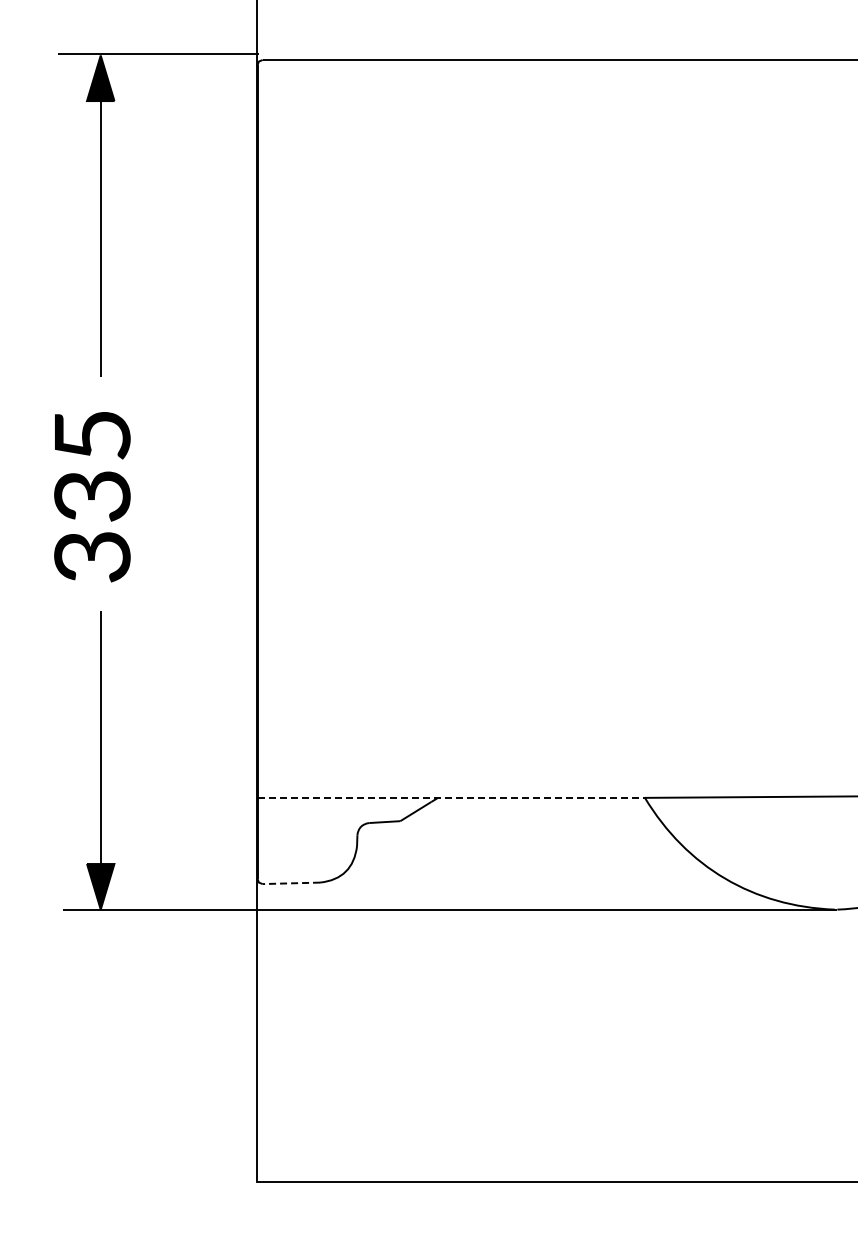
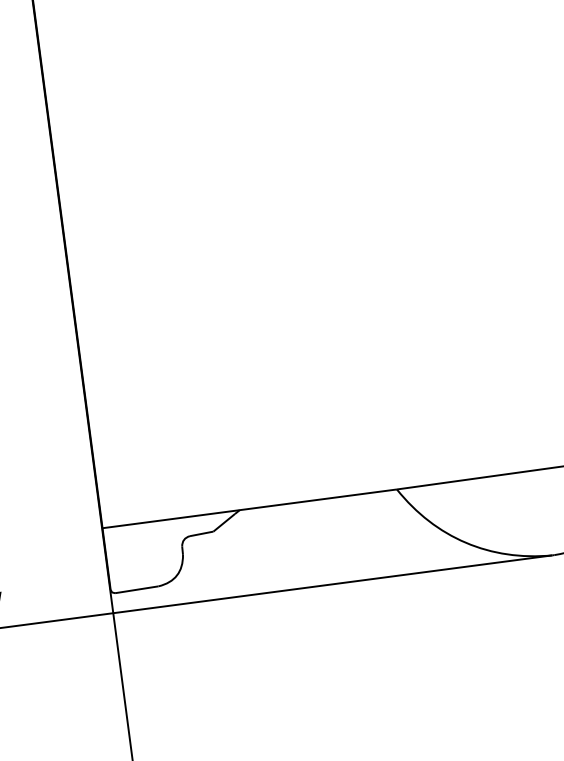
line: (451, 797) -> (249, 508), dashed -> solid
line: (291, 883) -> (136, 589), dashed -> solid

